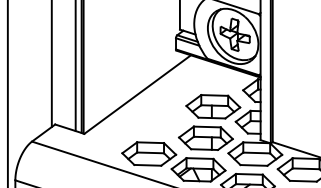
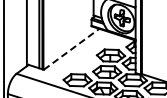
line: (139, 94) -> (72, 49), solid -> dashed

